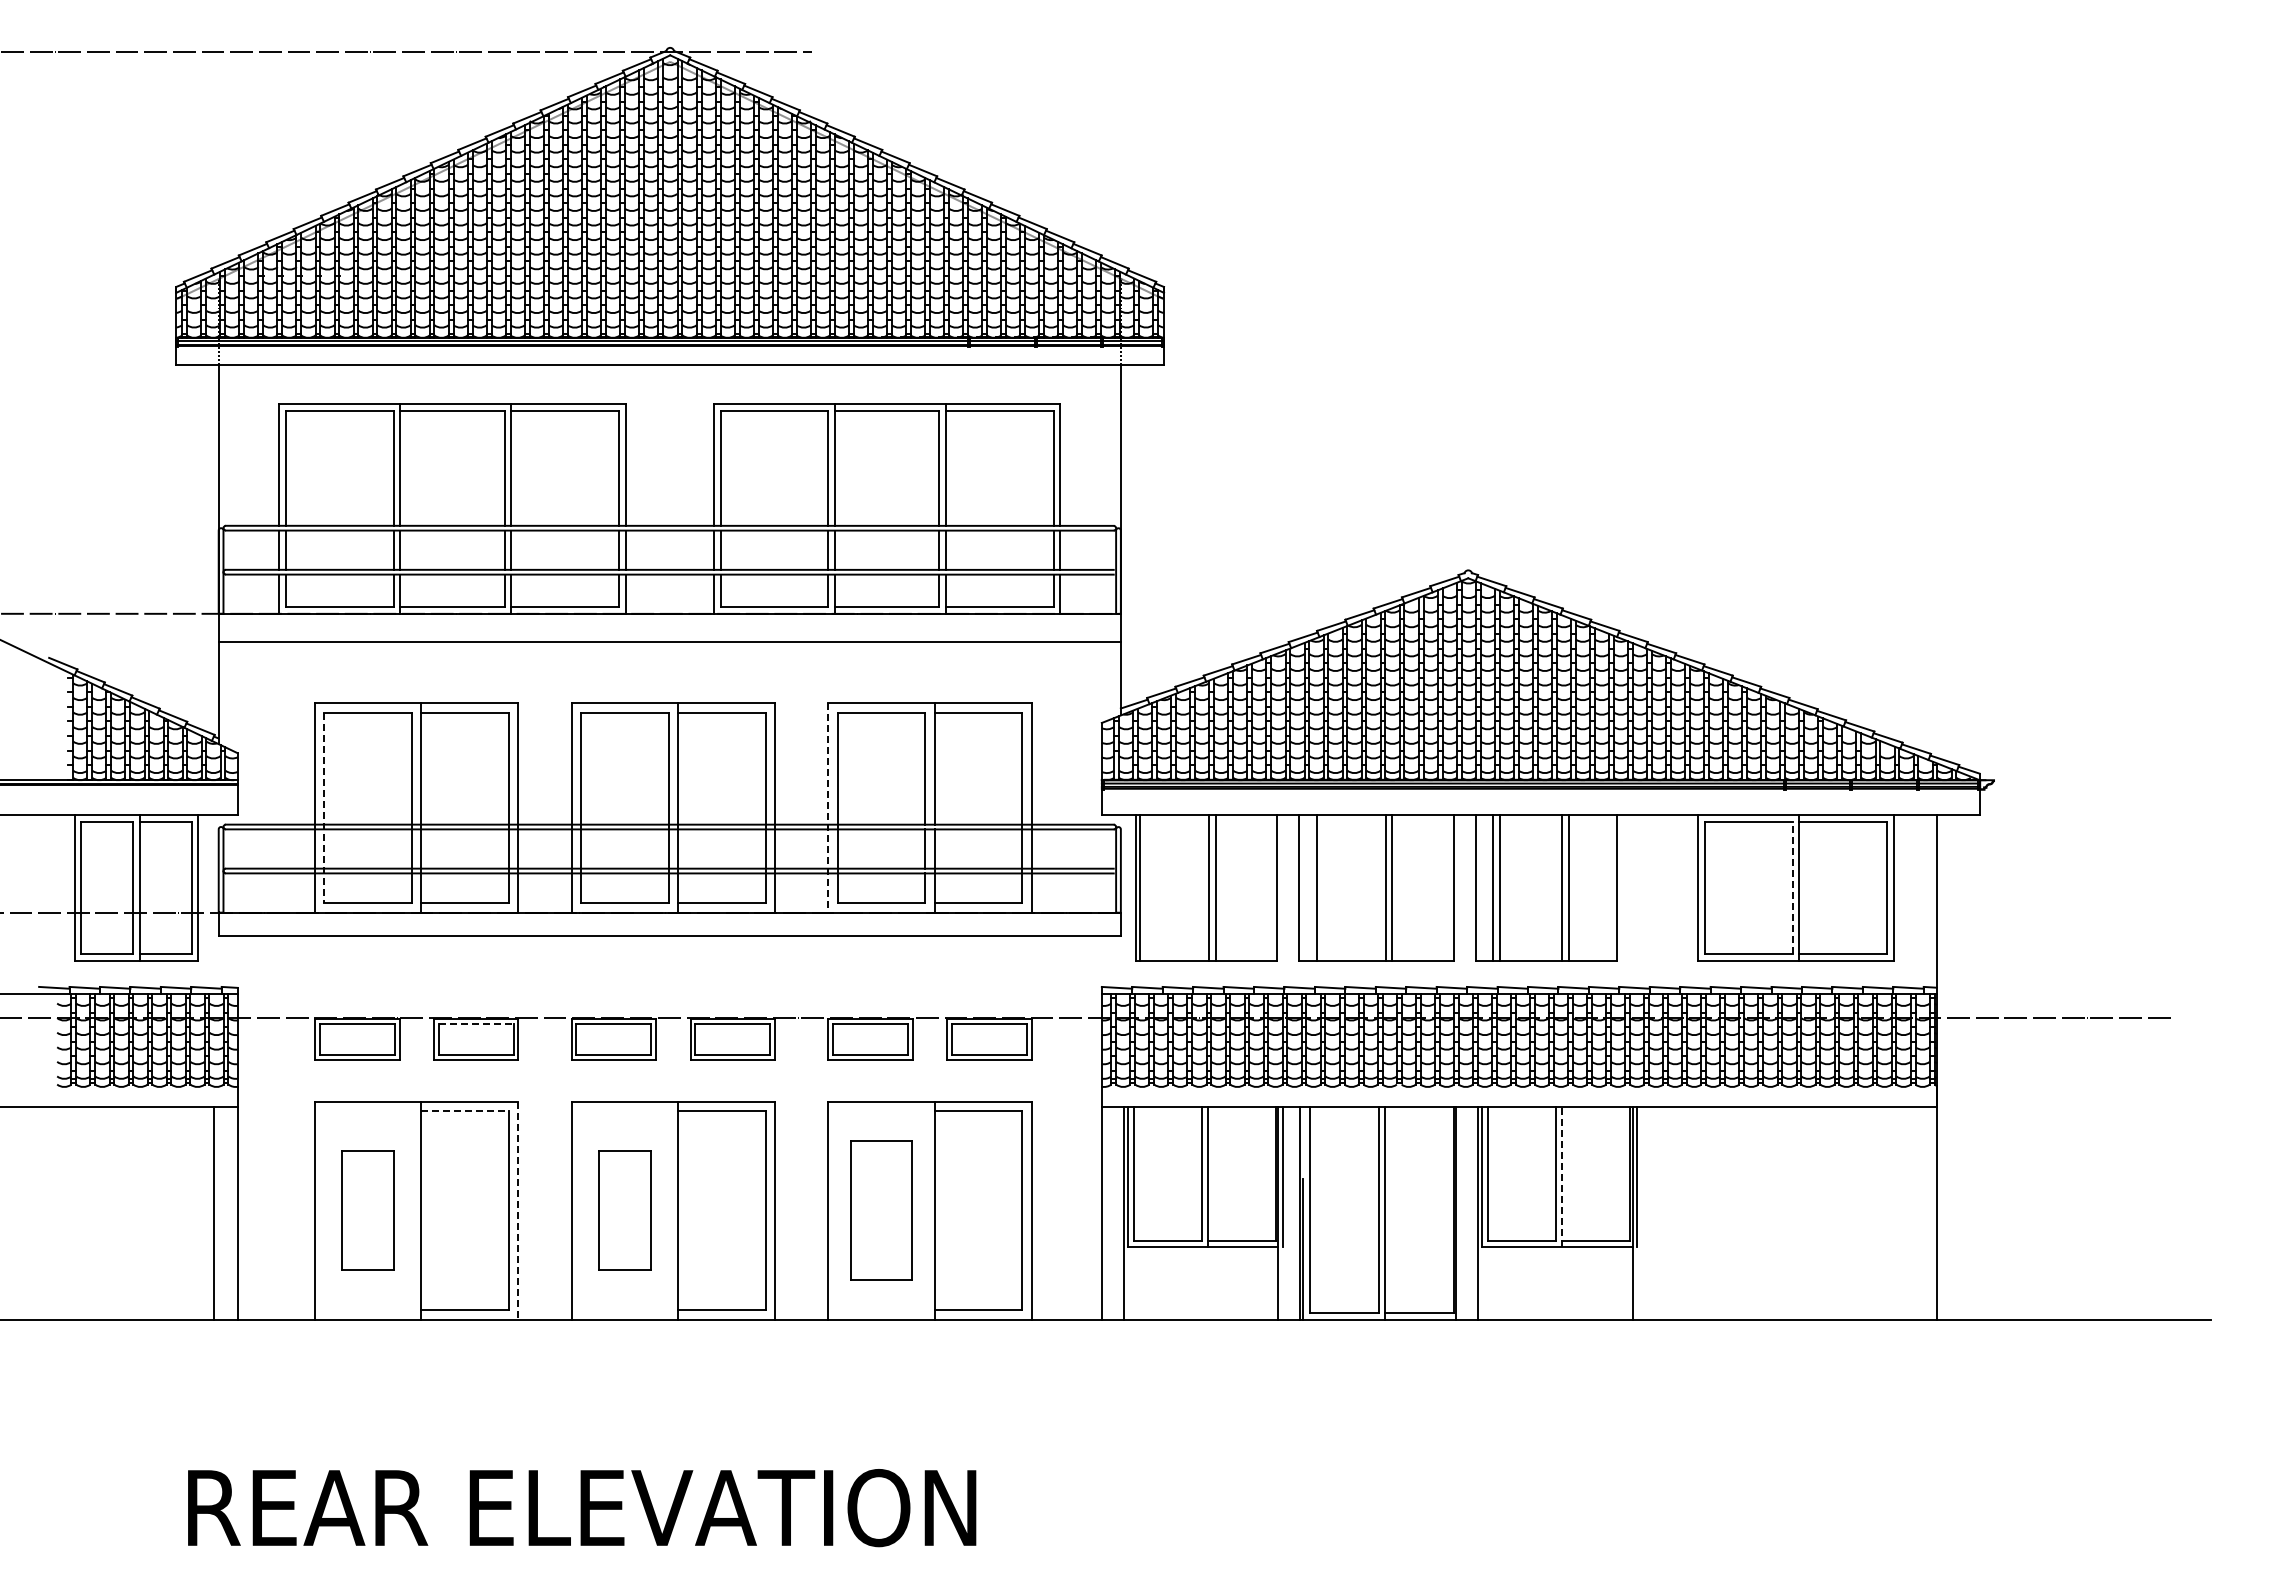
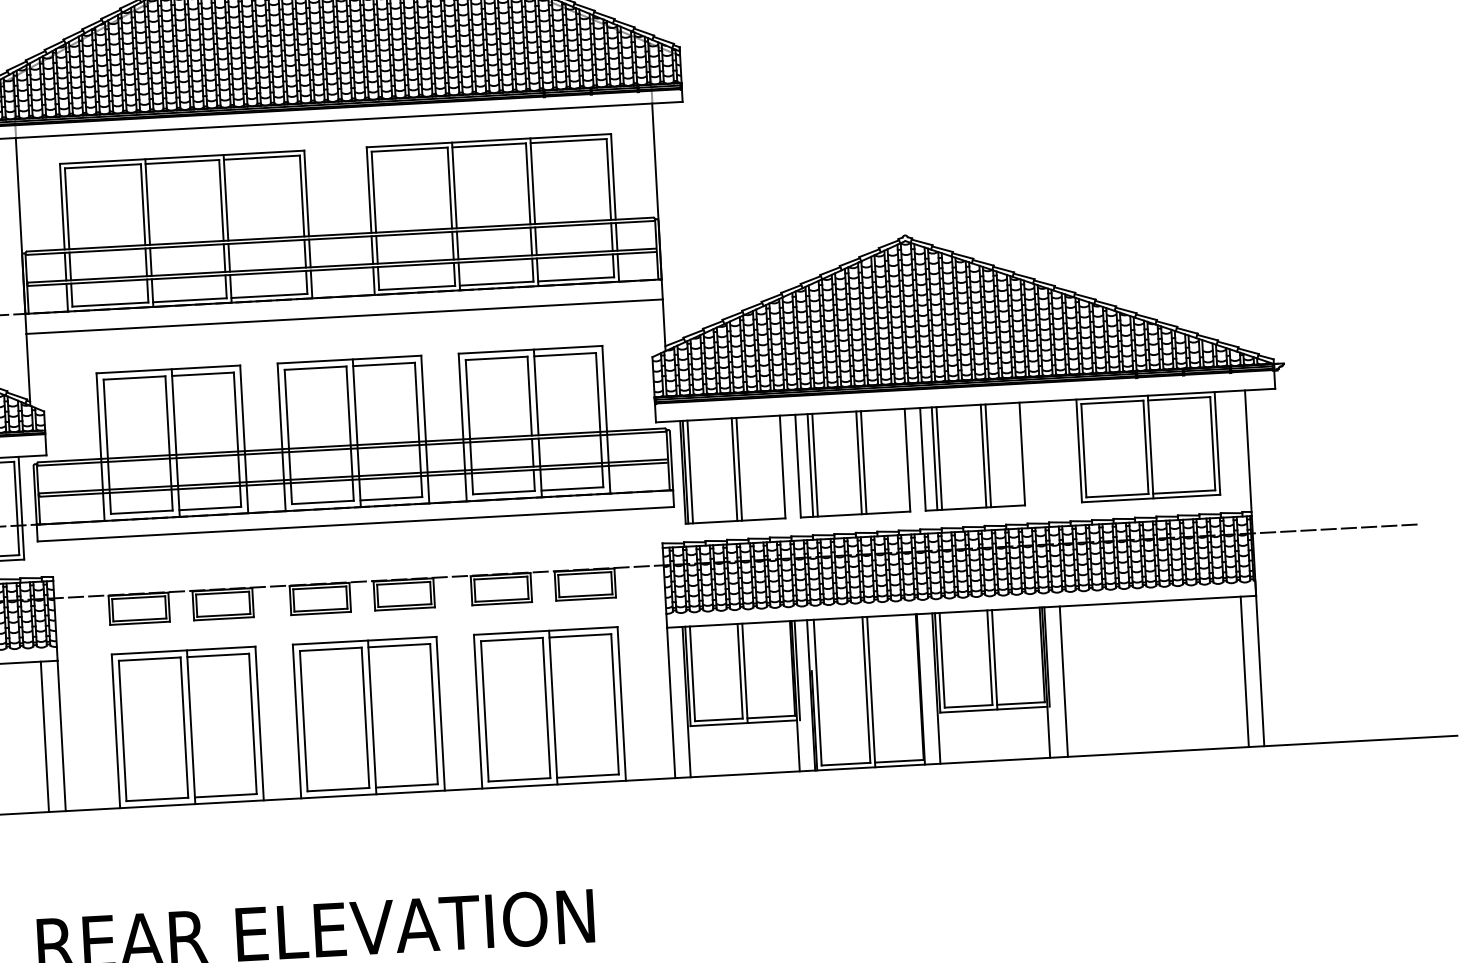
line: (828, 807) -> (462, 427), dashed -> solid
line: (324, 808) -> (107, 447), dashed -> solid
line: (1792, 887) -> (1145, 446), dashed -> solid
line: (1146, 888) -> (690, 472), added
line: (1323, 888) -> (815, 465), added
line: (476, 1023) -> (222, 593), dashed -> solid
line: (465, 1111) -> (218, 655), dashed -> solid
line: (1562, 1176) -> (994, 659), dashed -> solid
part: (367, 1210) -> (153, 729), size x1.67
line: (518, 1210) -> (259, 723), dashed -> solid
part: (624, 1210) -> (334, 719), size x1.67
part: (881, 1210) -> (515, 709), size x1.43
line: (1658, 1212) -> (1063, 681), added
line: (1915, 1212) -> (1245, 671), added

